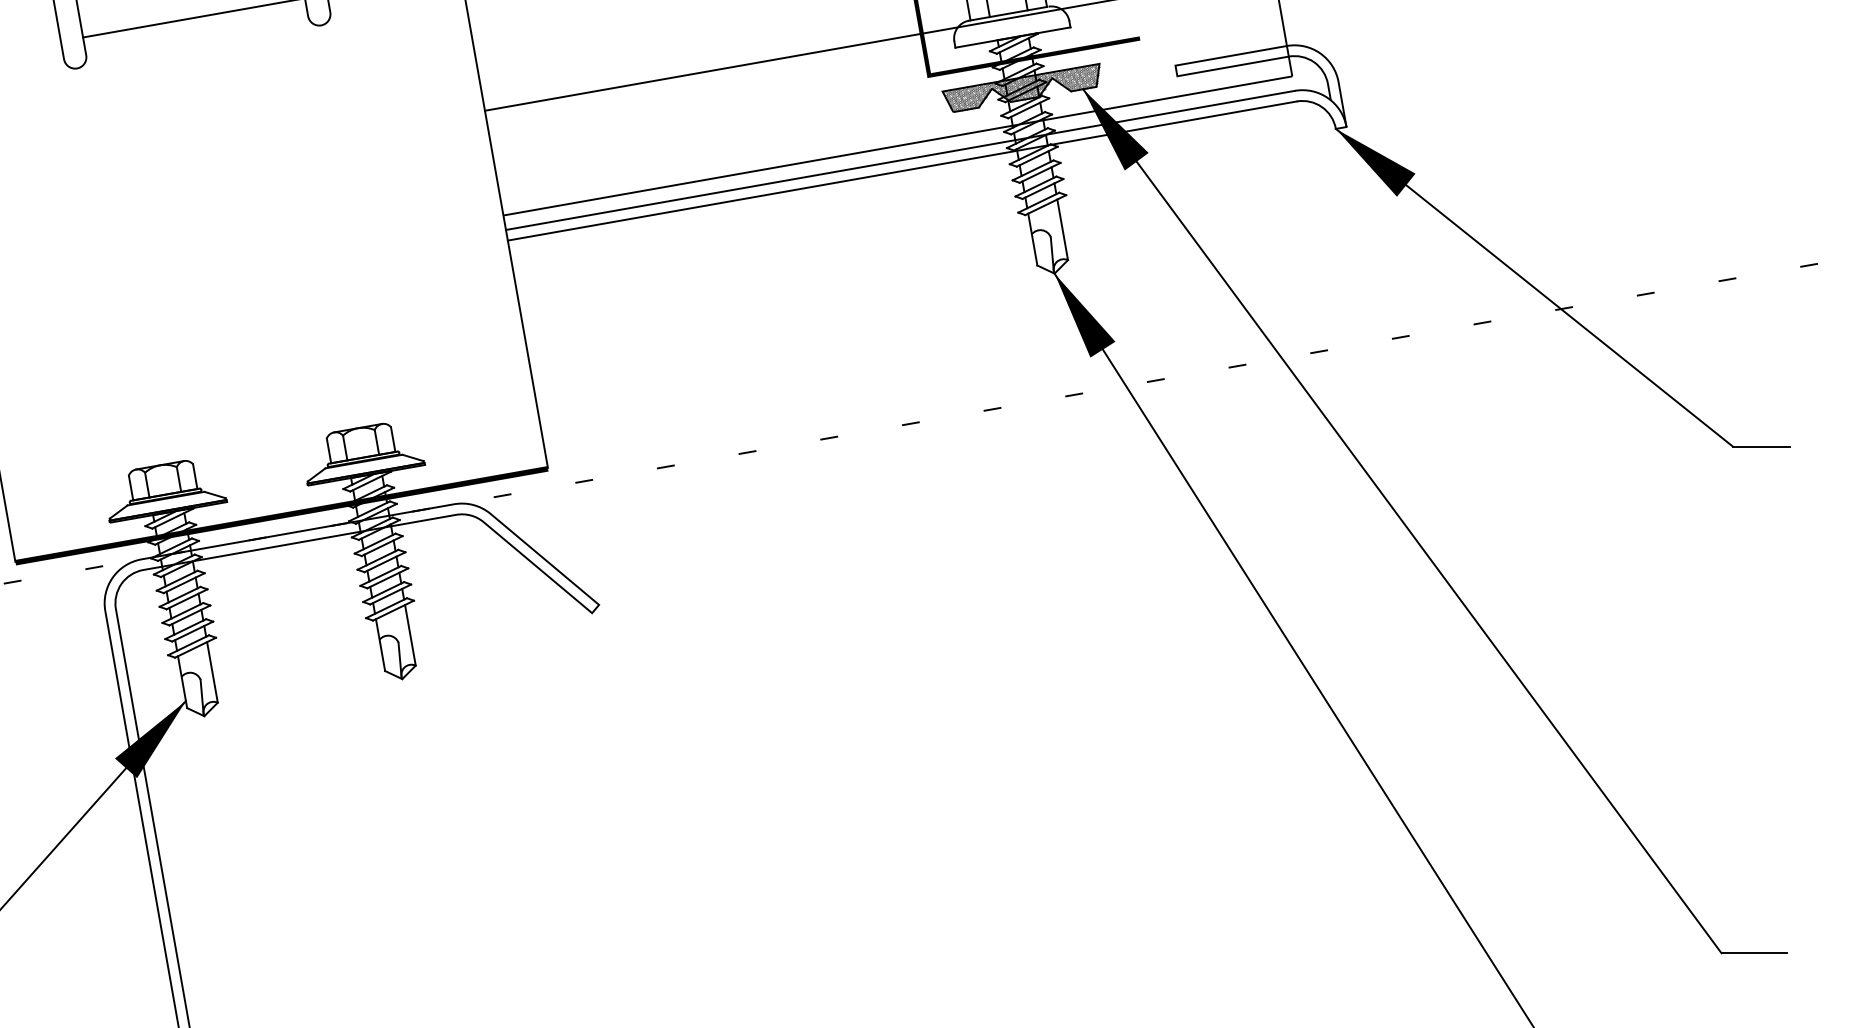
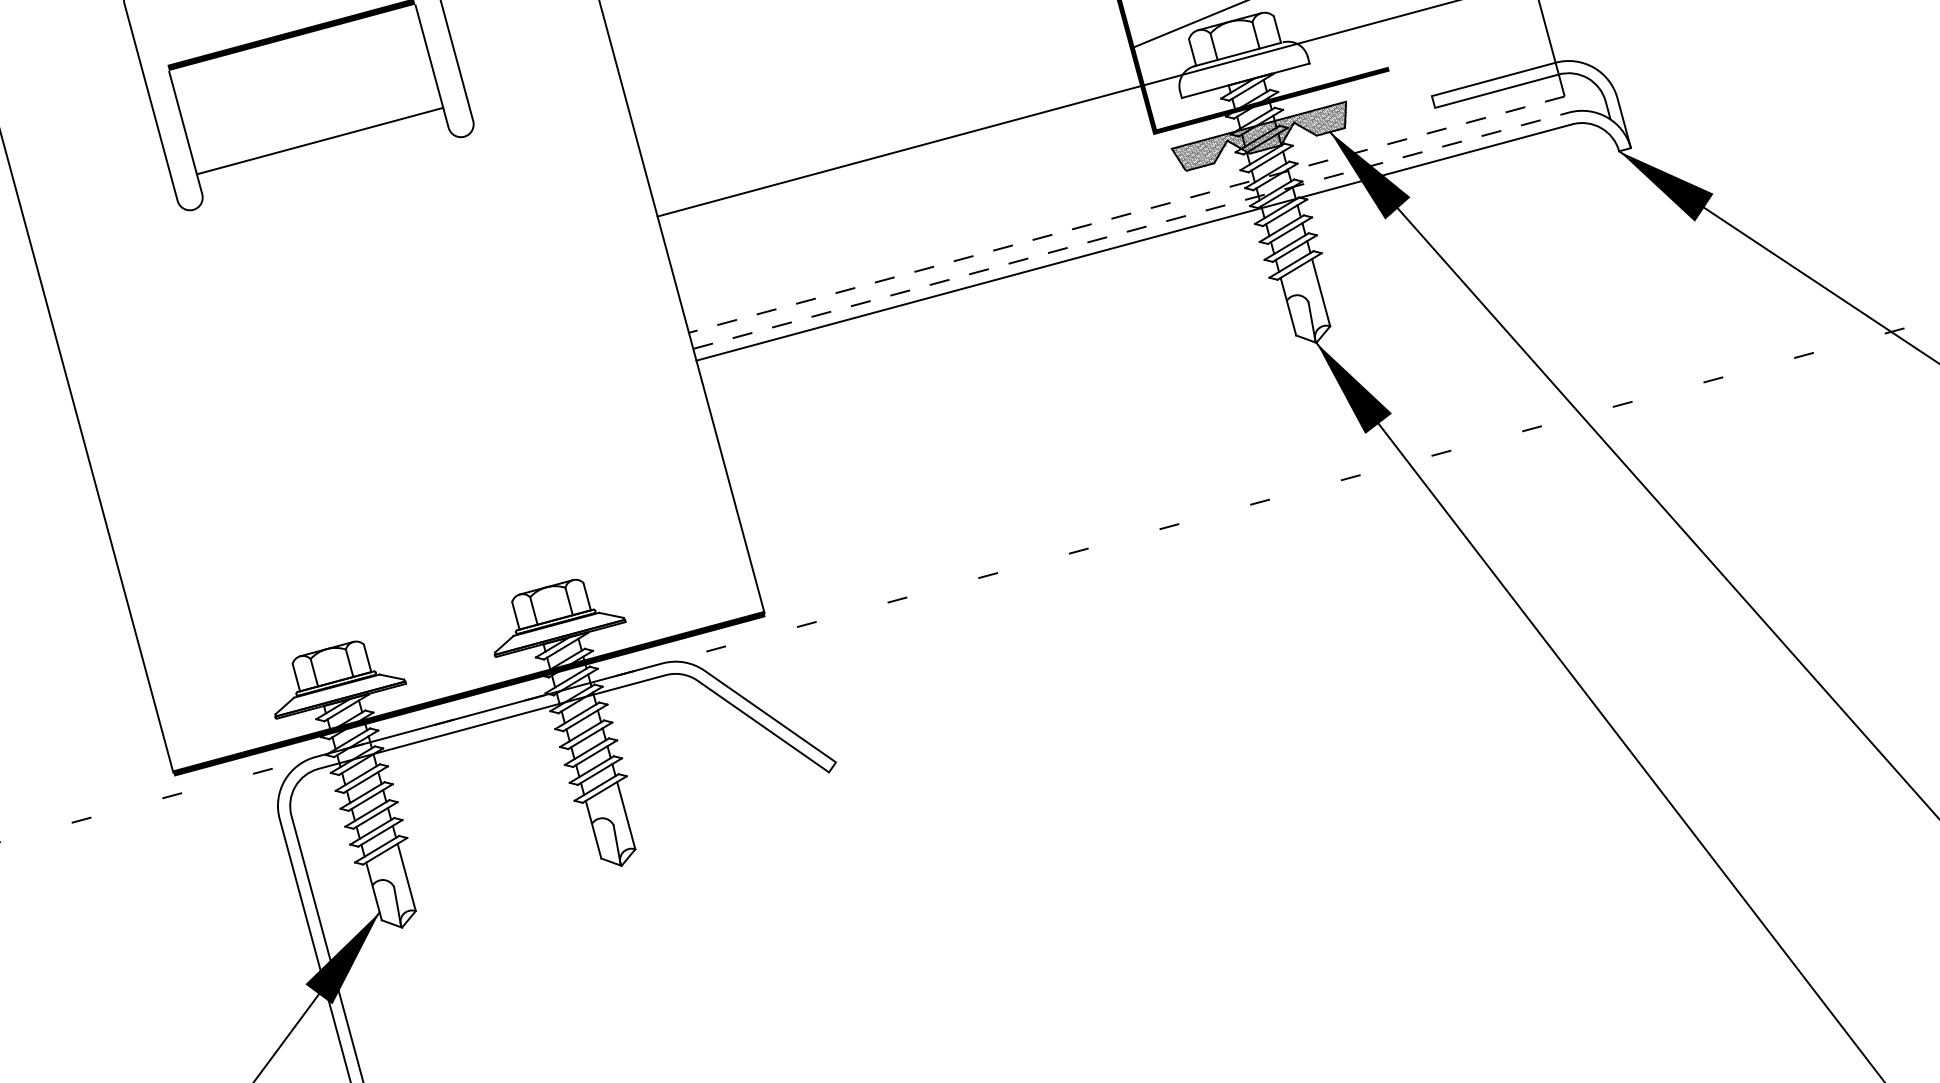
line: (897, 145) -> (1126, 214), solid -> dashed
line: (900, 160) -> (1131, 230), solid -> dashed

